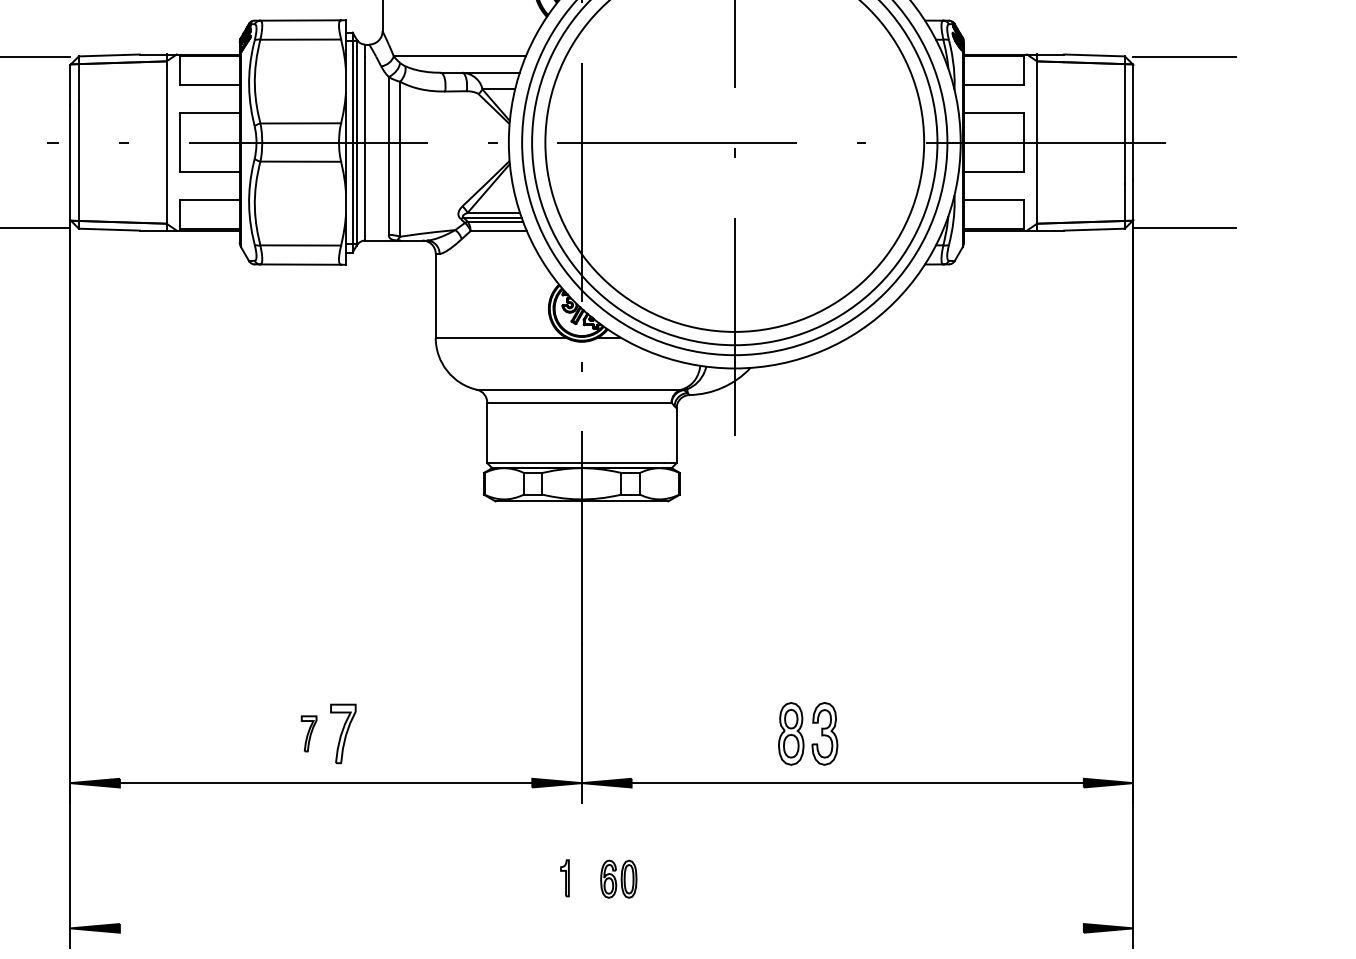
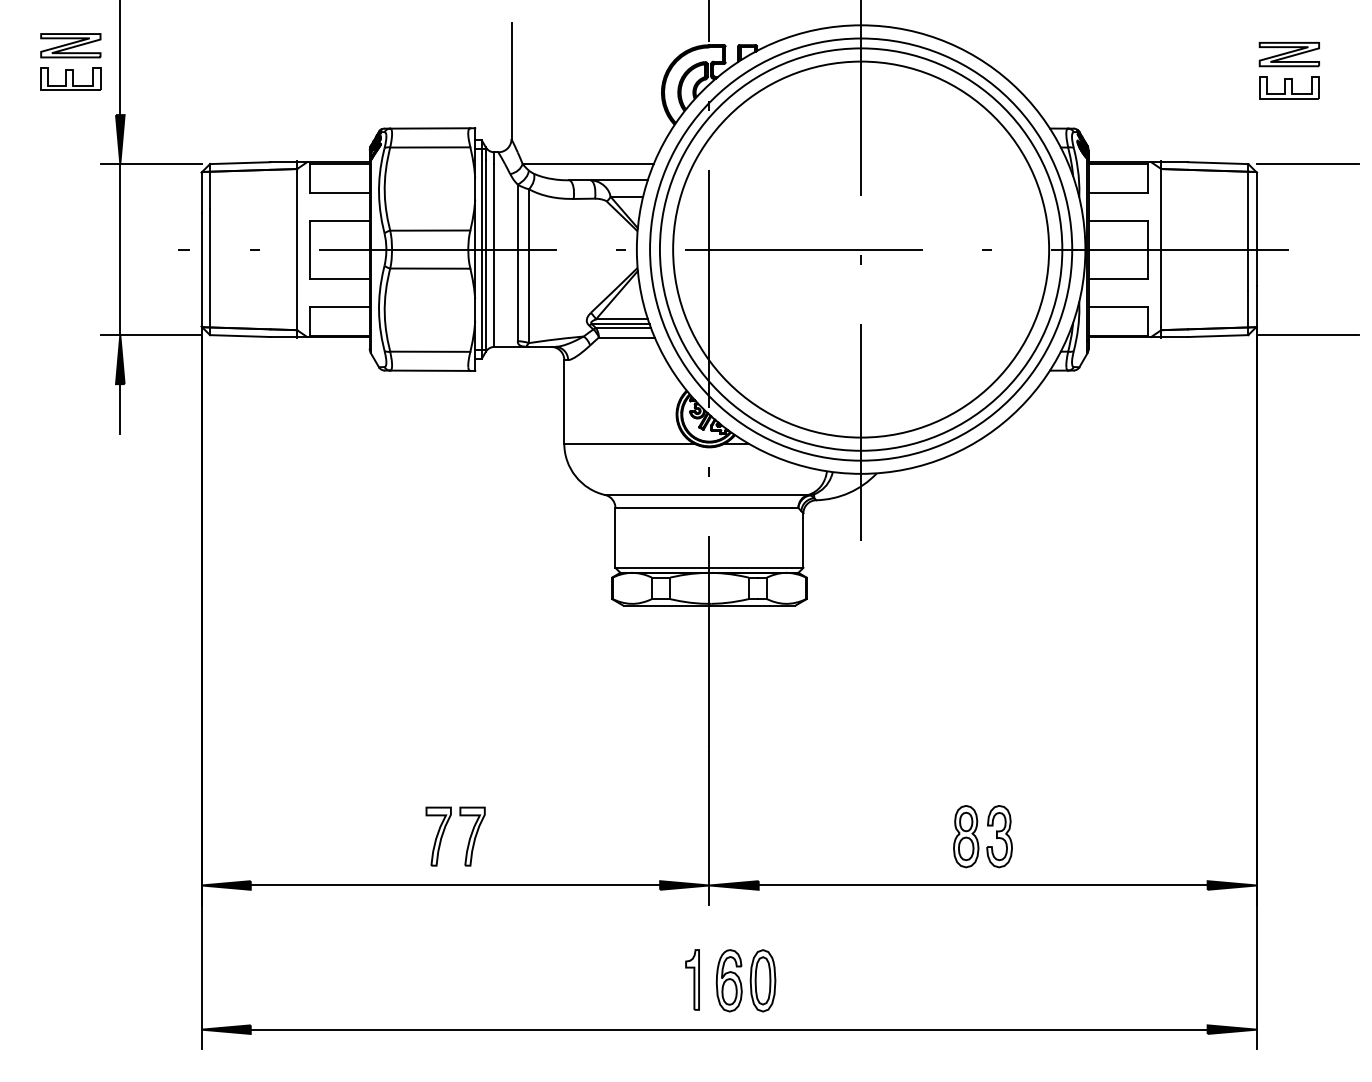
part: (309, 733) -> (438, 836), size x1.67
part: (807, 733) -> (982, 836), moved
part: (564, 877) -> (692, 979), size x1.67
part: (618, 878) -> (745, 980), size x1.67
line: (601, 928) -> (728, 1029), added

